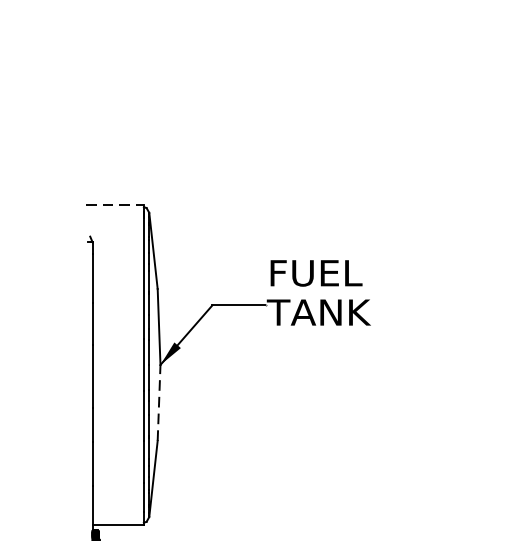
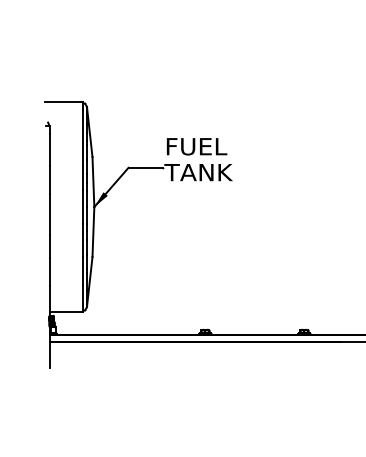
line: (115, 204) -> (64, 101), dashed -> solid
line: (159, 402) -> (93, 231), dashed -> solid

